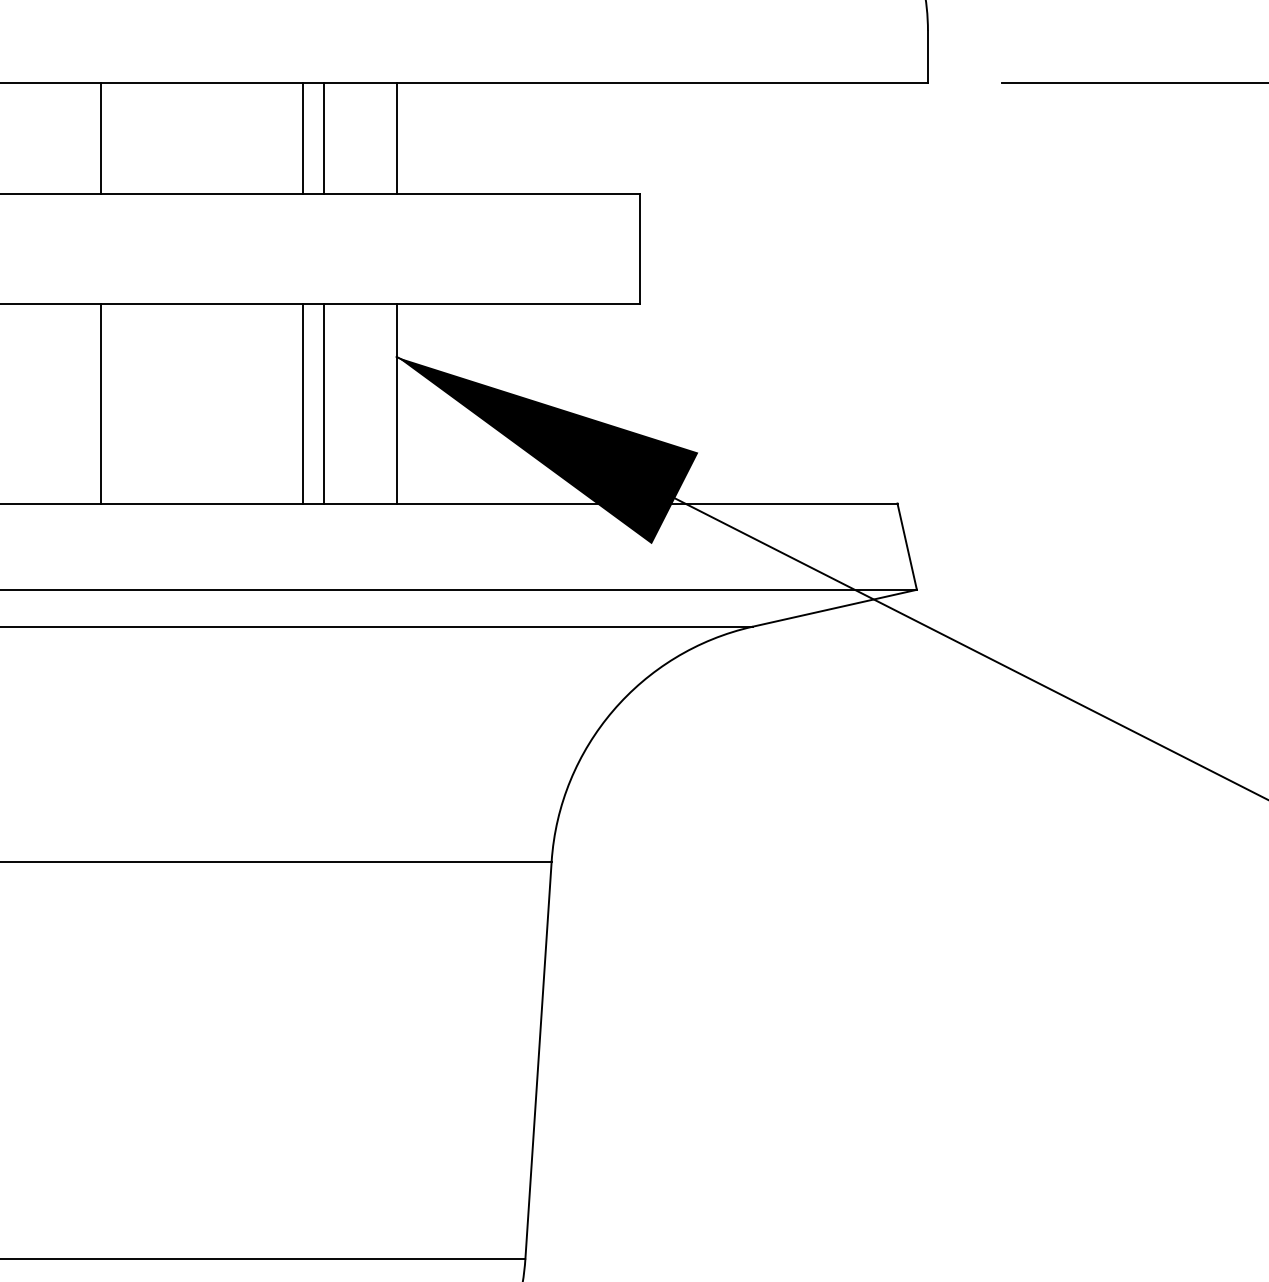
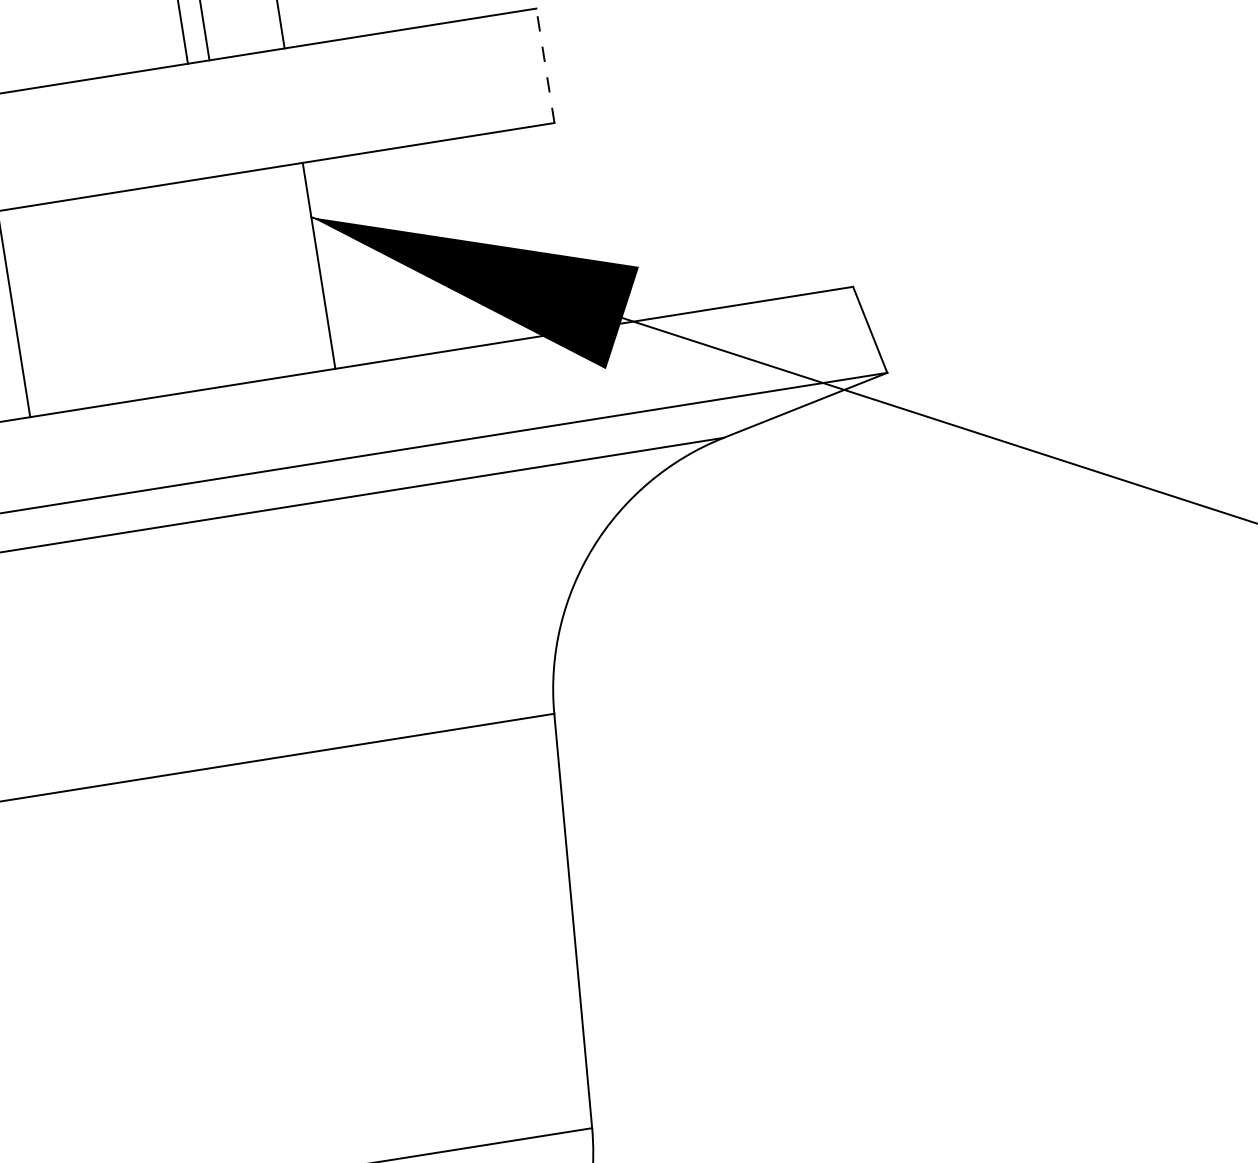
line: (640, 248) -> (545, 65), solid -> dashed
line: (303, 403) -> (222, 280), removed
line: (323, 403) -> (243, 277), removed

